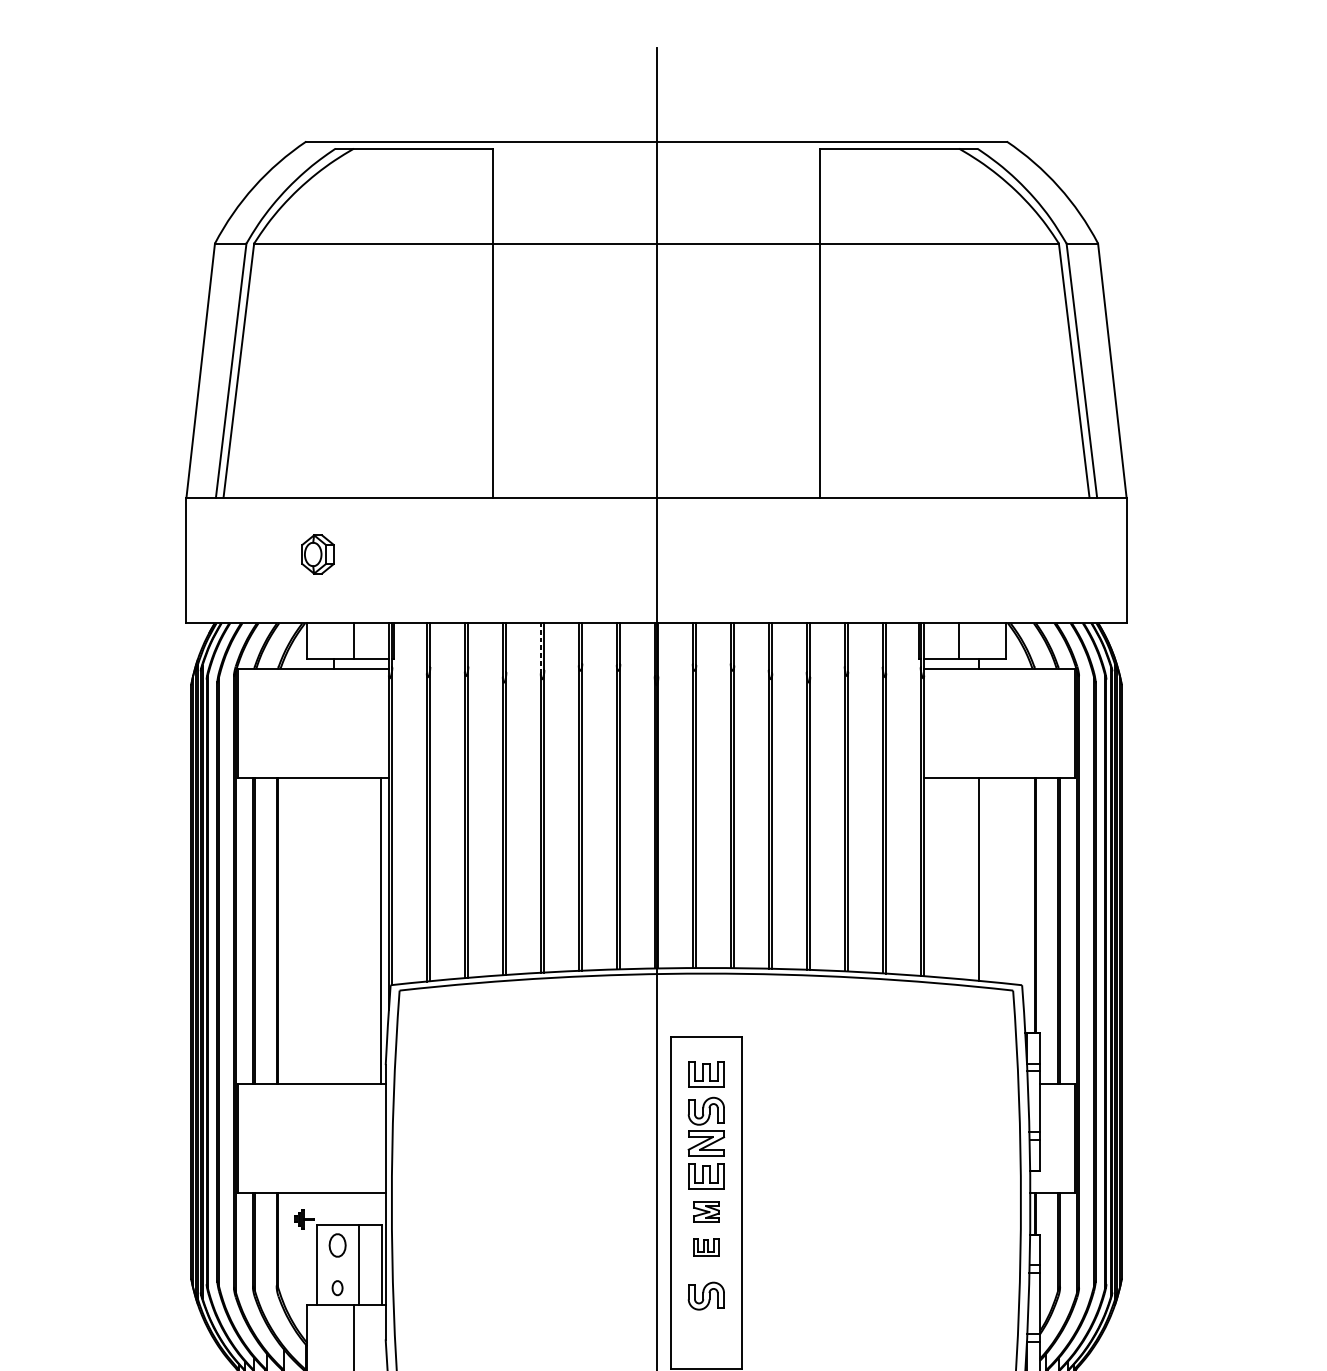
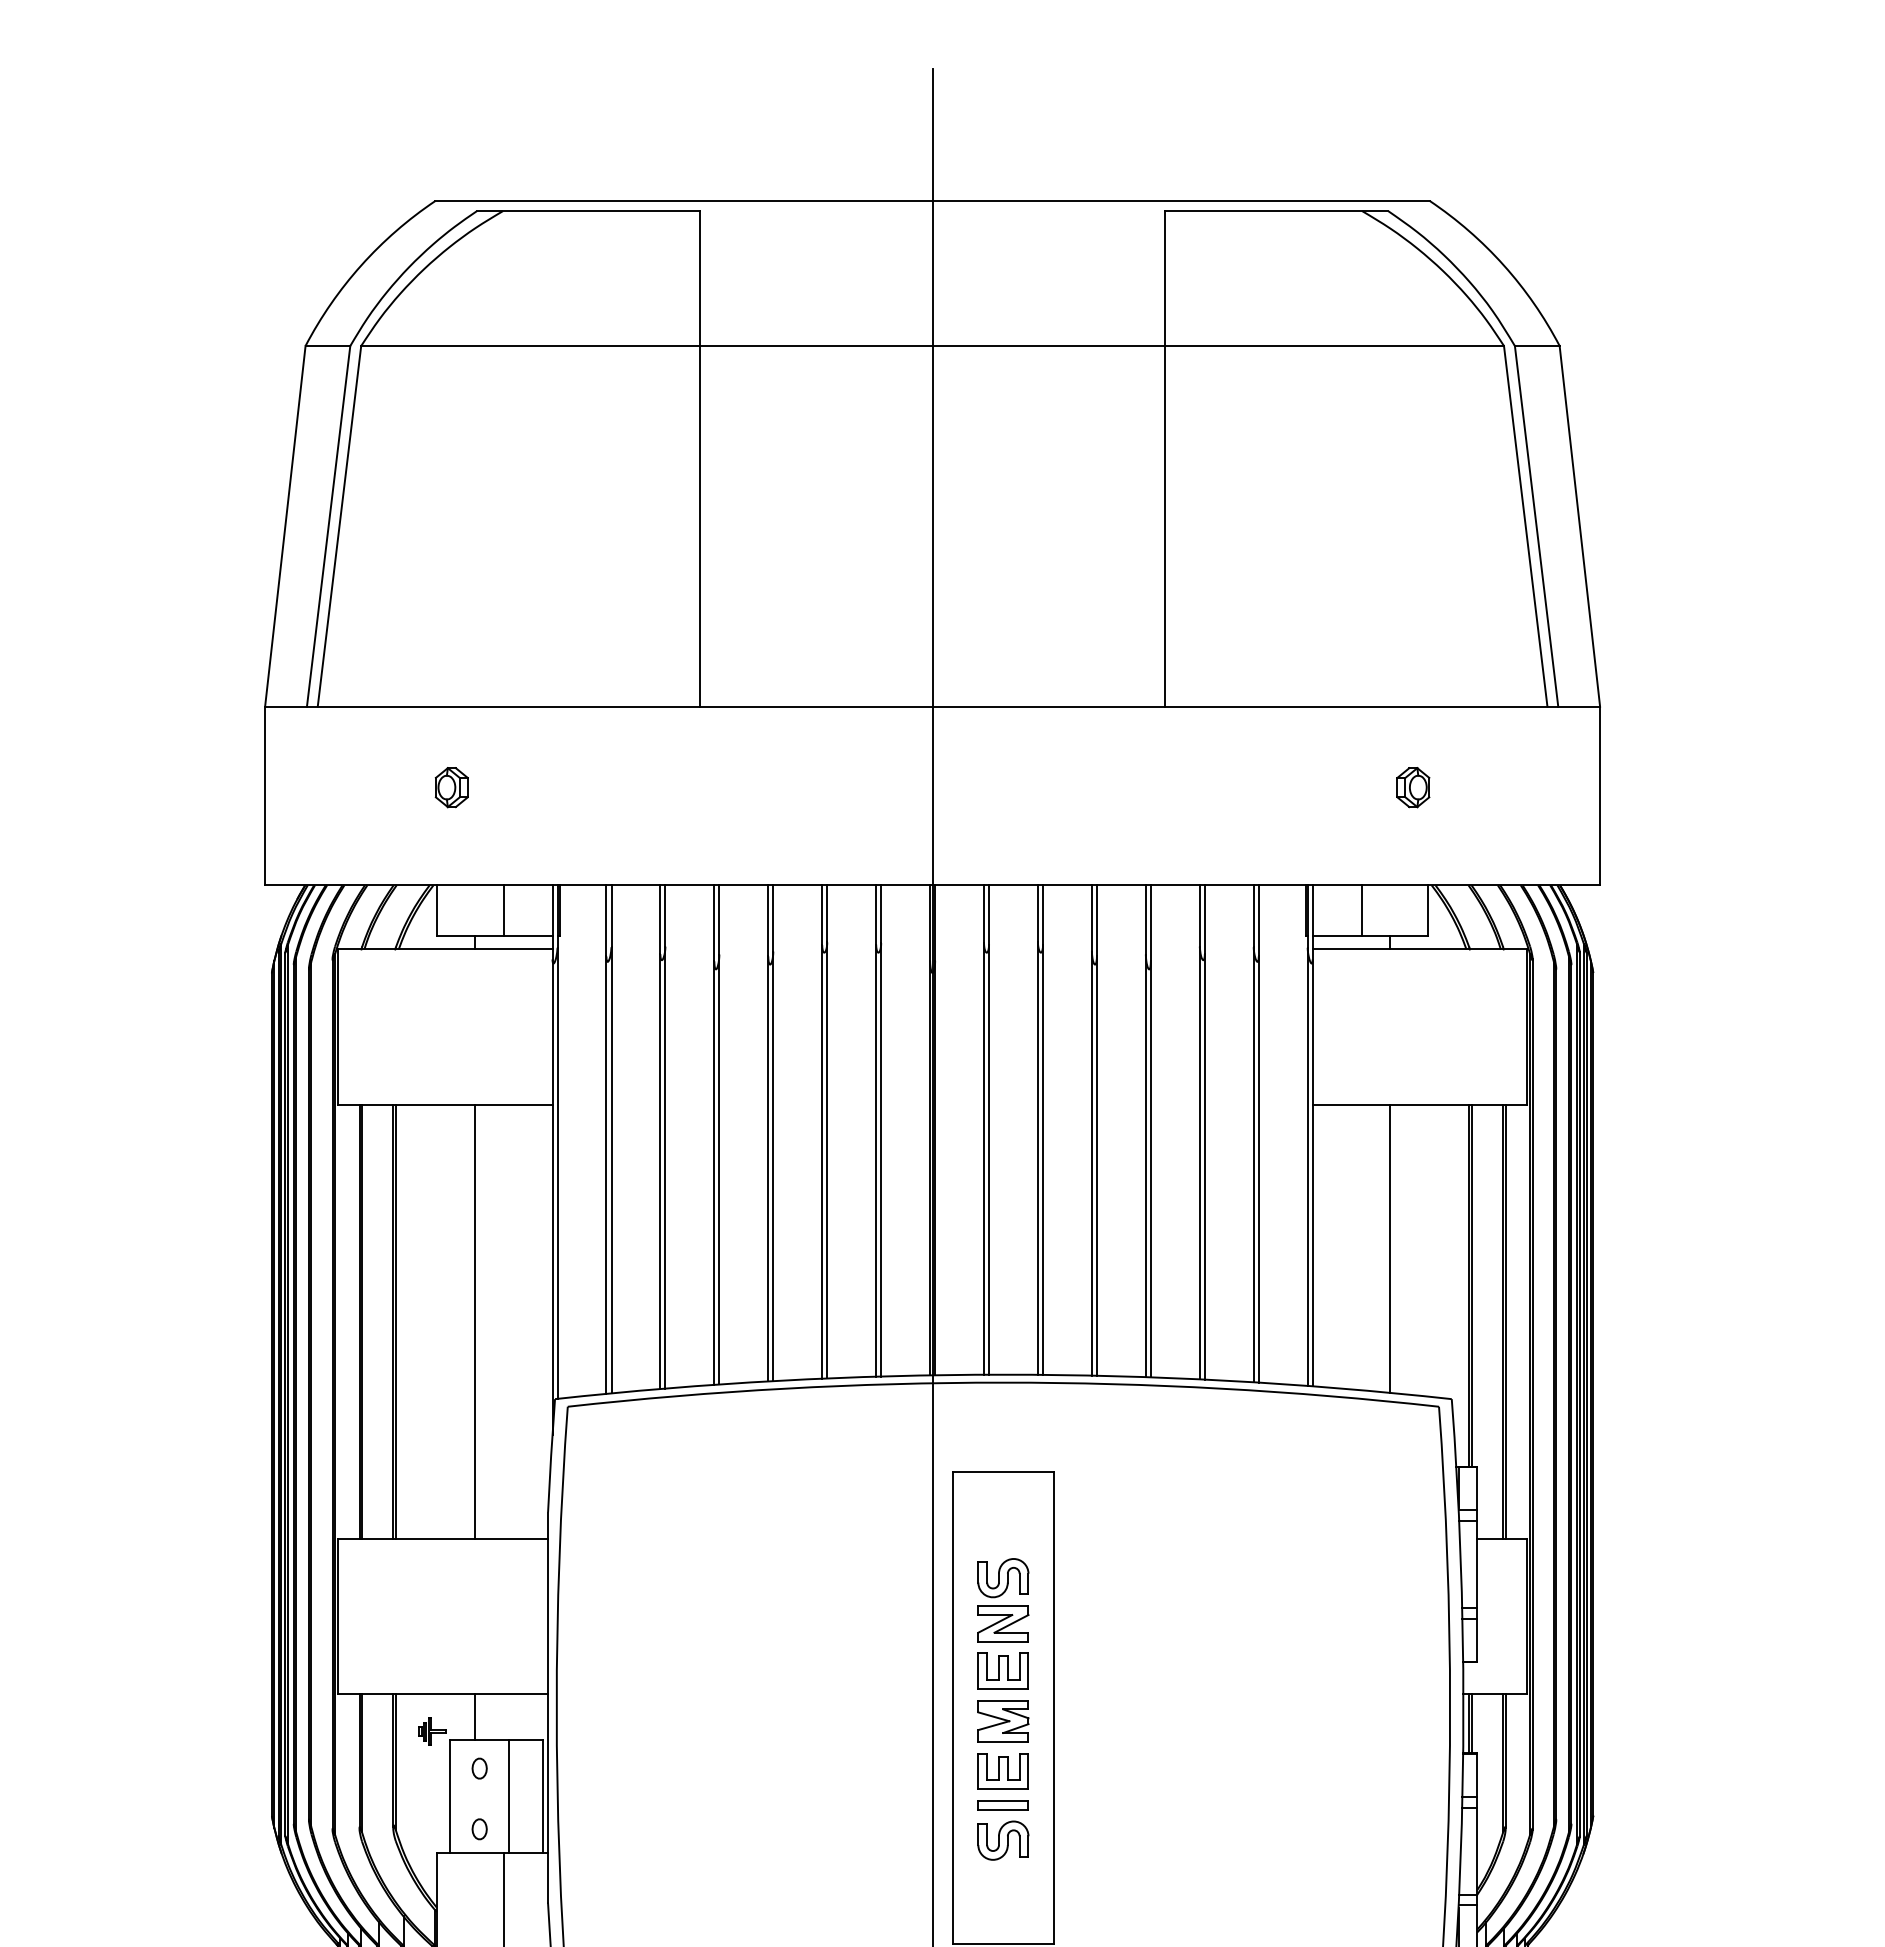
part: (317, 554) -> (451, 787), size x0.71
part: (995, 554) -> (1413, 787), added
line: (540, 648) -> (768, 920), dashed -> solid
line: (381, 930) -> (474, 1321), moved
part: (705, 1074) -> (1002, 1525), removed
line: (333, 1208) -> (474, 1716), added
part: (706, 1212) -> (1003, 1721), size x1.43
part: (337, 1245) -> (479, 1768), size x0.62
part: (705, 1247) -> (1002, 1771), size x1.43
part: (705, 1271) -> (1002, 1805), added

